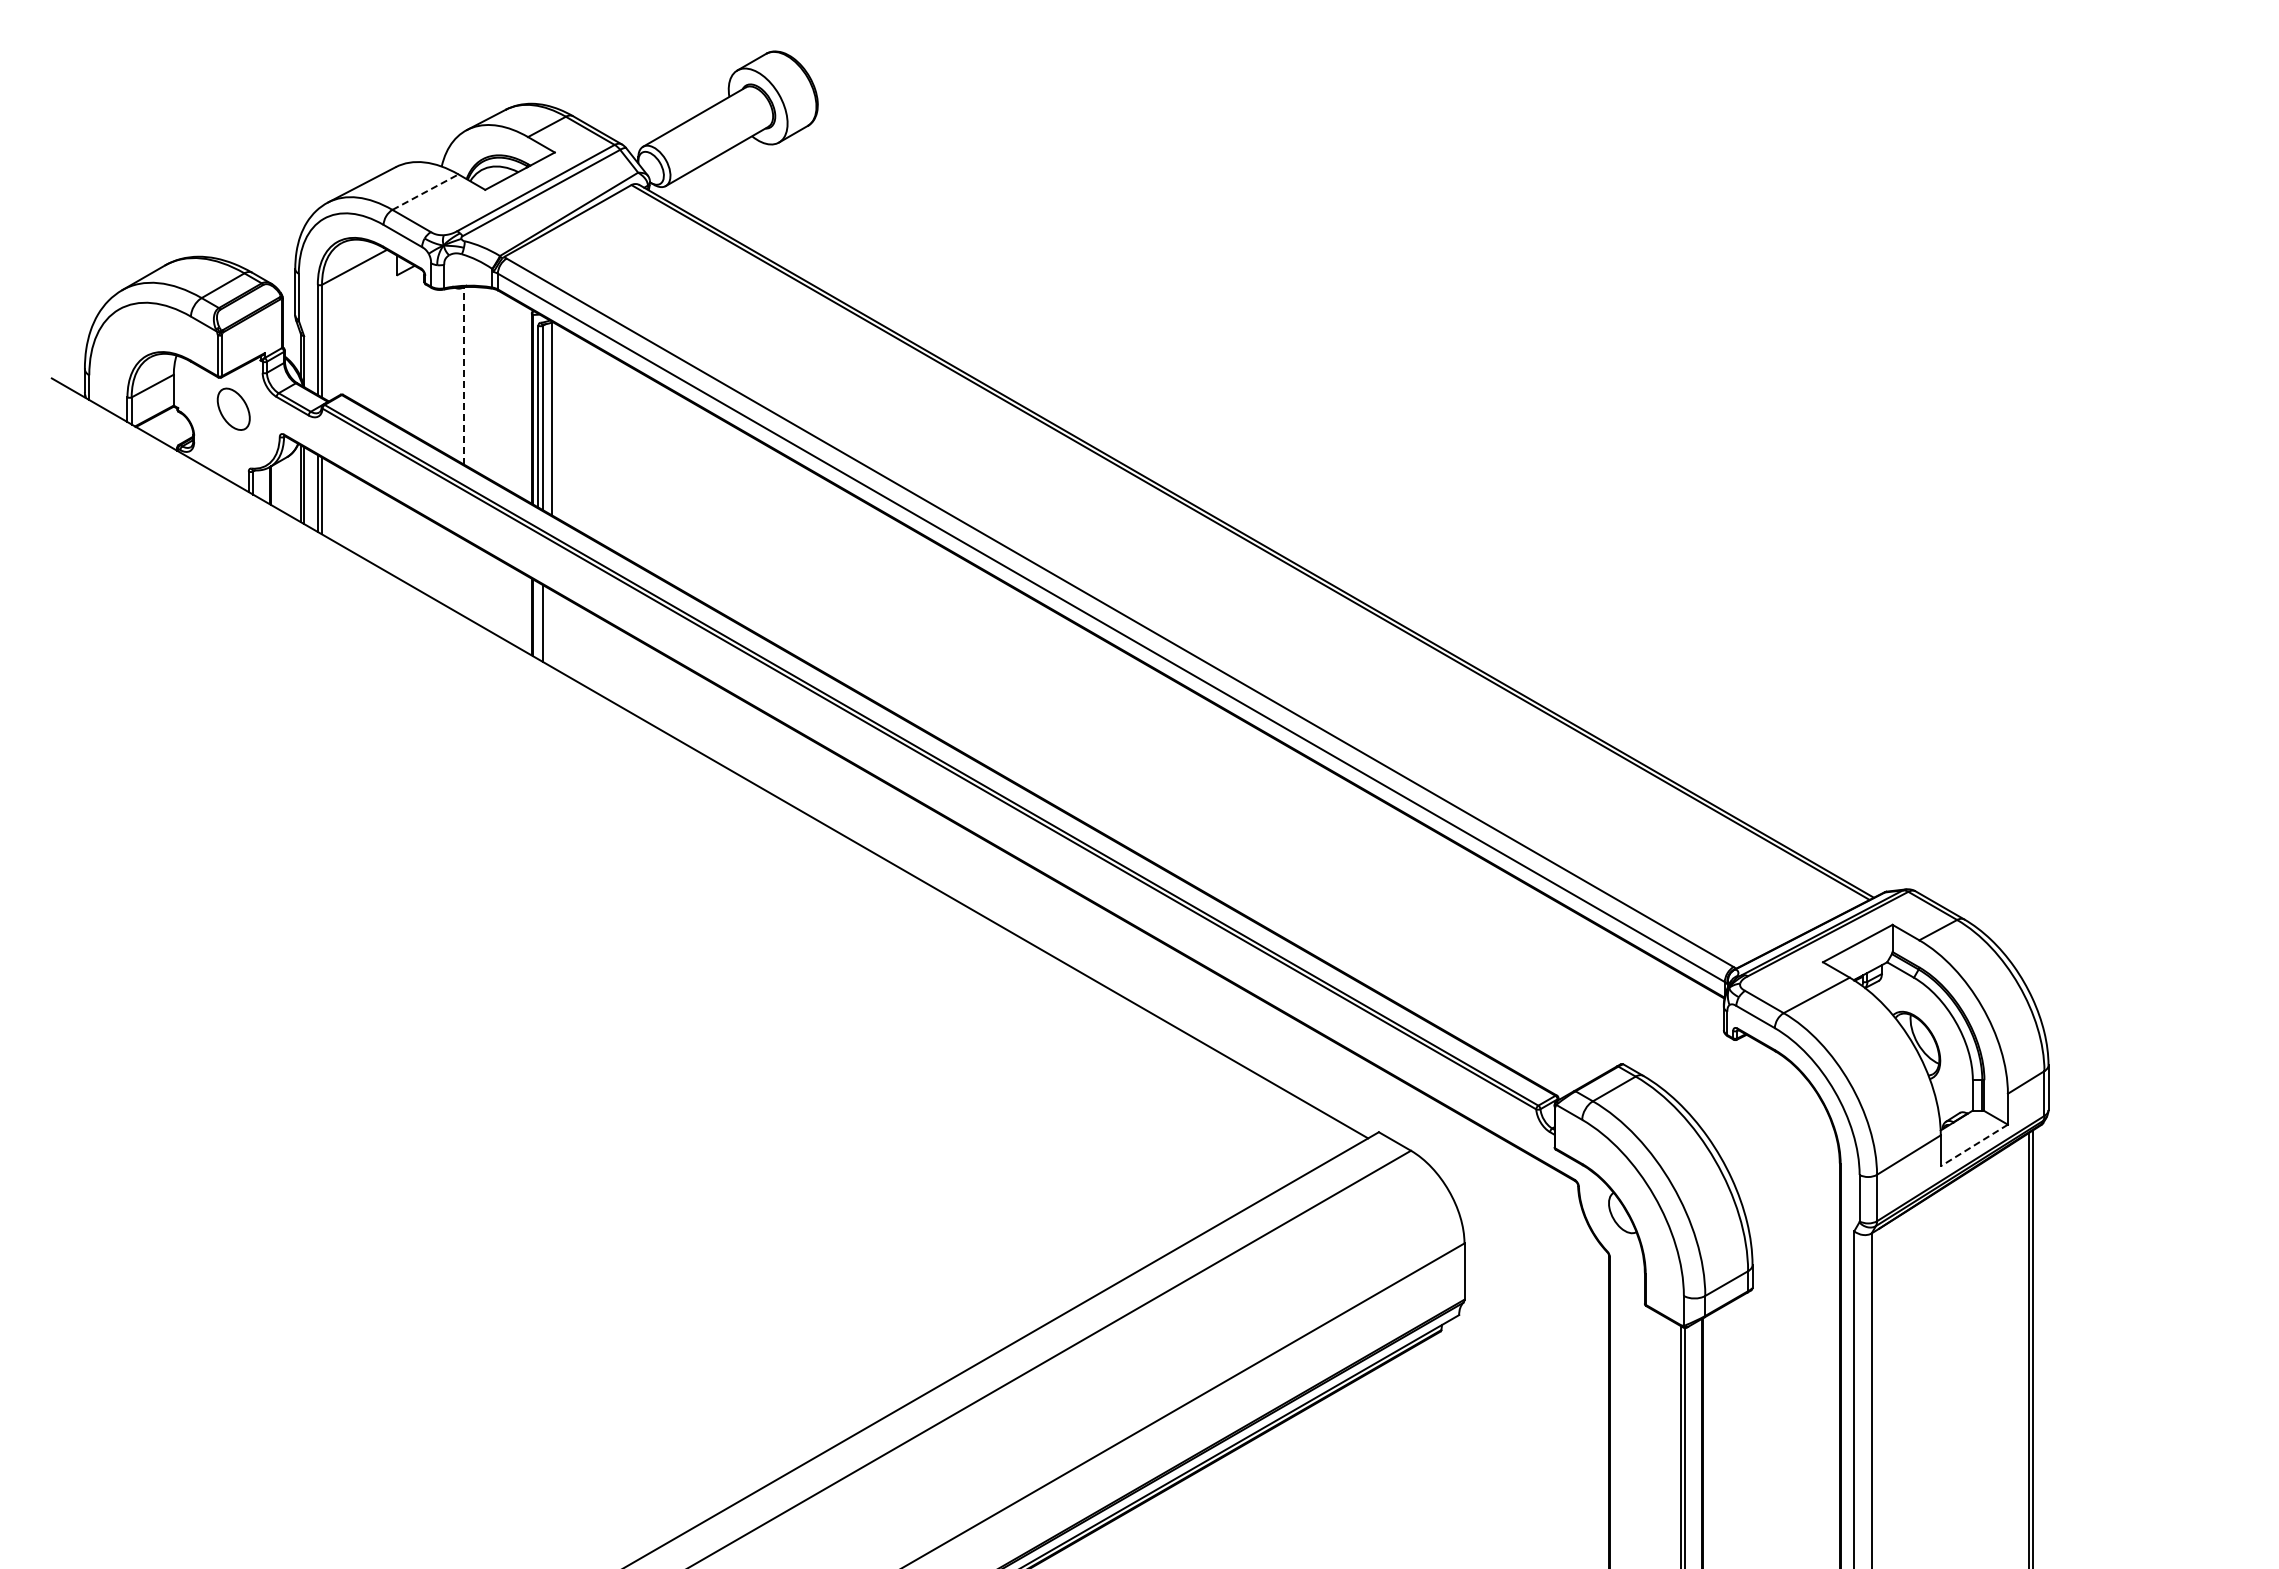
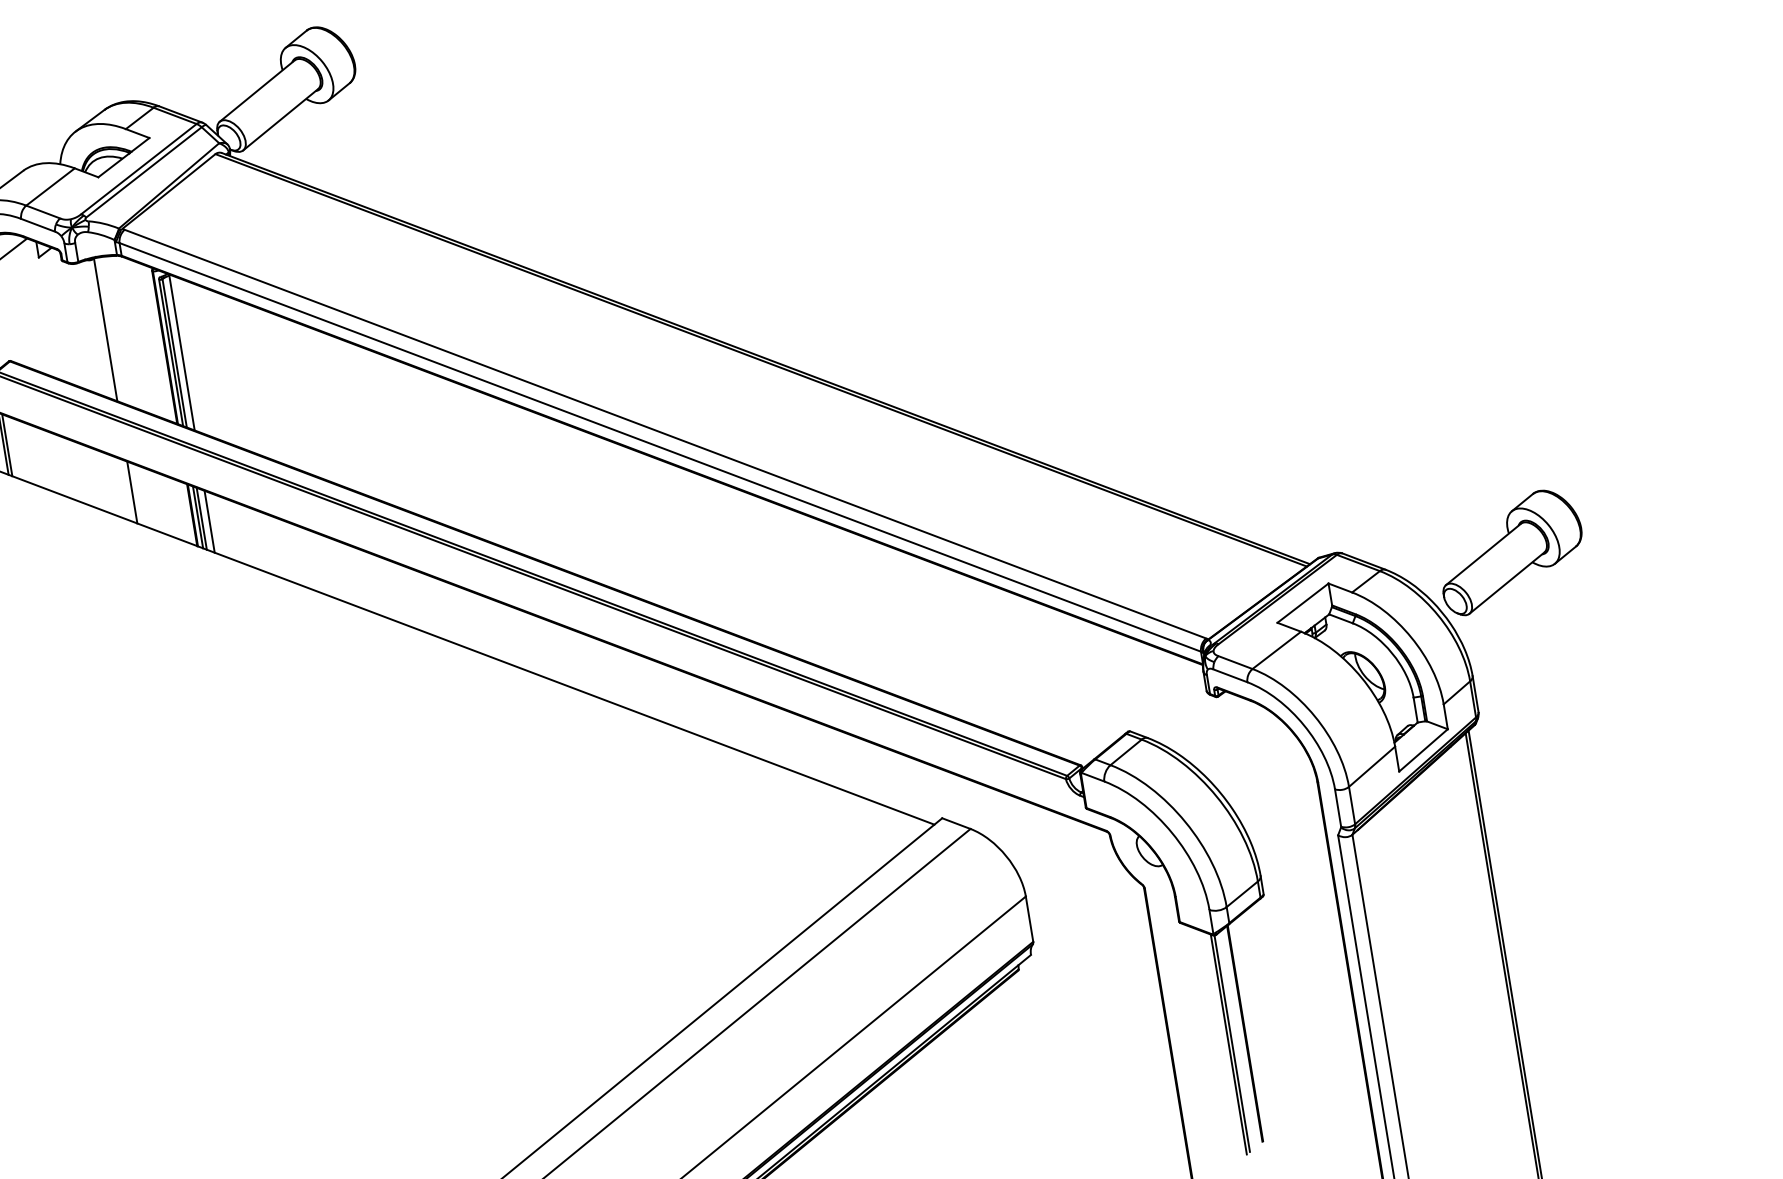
line: (425, 191) -> (50, 186), dashed -> solid
line: (463, 375) -> (105, 329), dashed -> solid
line: (463, 577) -> (131, 492), added
line: (538, 620) -> (198, 517), added
line: (551, 628) -> (209, 521), added
part: (2118, 922) -> (1510, 551), added
line: (1973, 1145) -> (1422, 750), dashed -> solid

